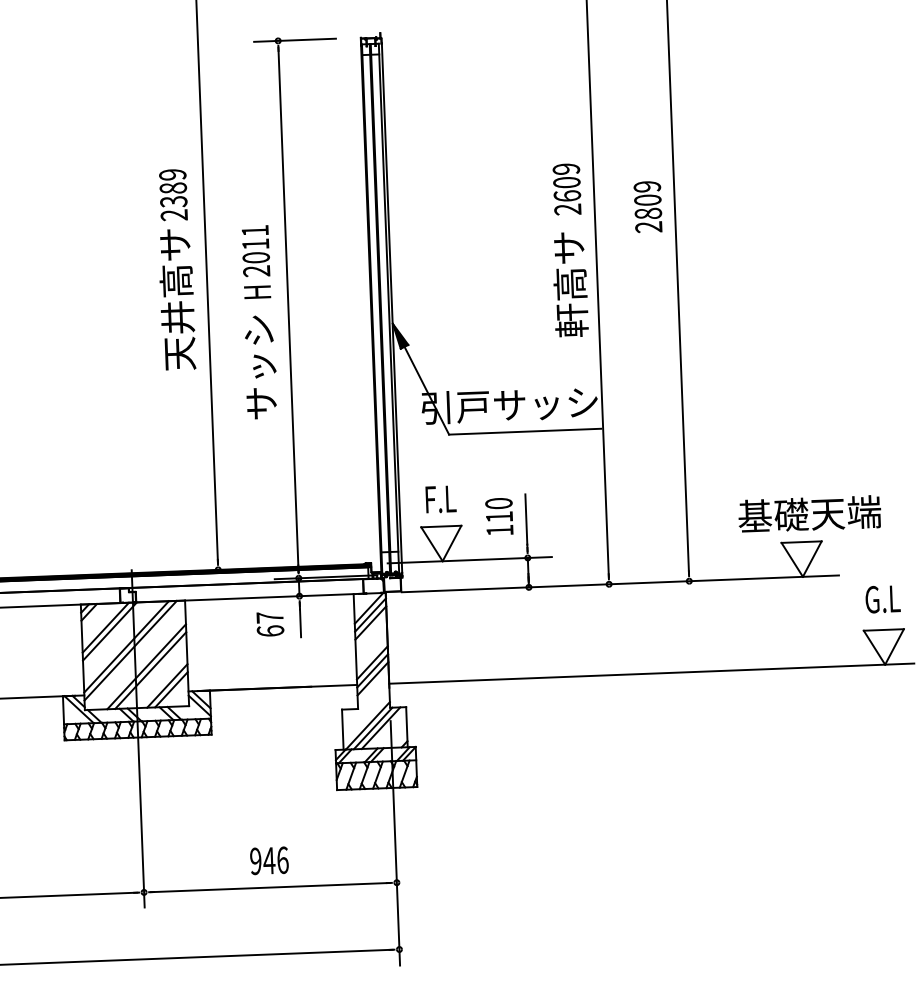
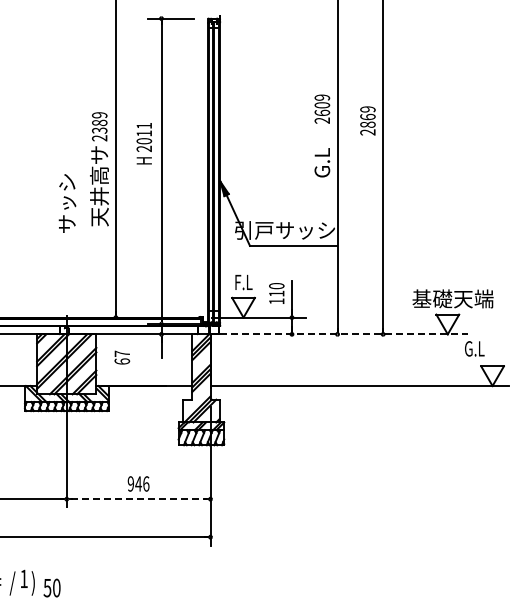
text: (647, 199) -> (367, 116), 2809 -> 2869
text: (176, 270) -> (99, 169), moved
text: (569, 284) -> (321, 163), 軒高サ -> G.L
text: (260, 367) -> (67, 203), moved
line: (621, 584) -> (344, 334), solid -> dashed
text: (882, 598) -> (474, 348), moved
text: (270, 623) -> (122, 357), moved
line: (271, 888) -> (139, 499), solid -> dashed

